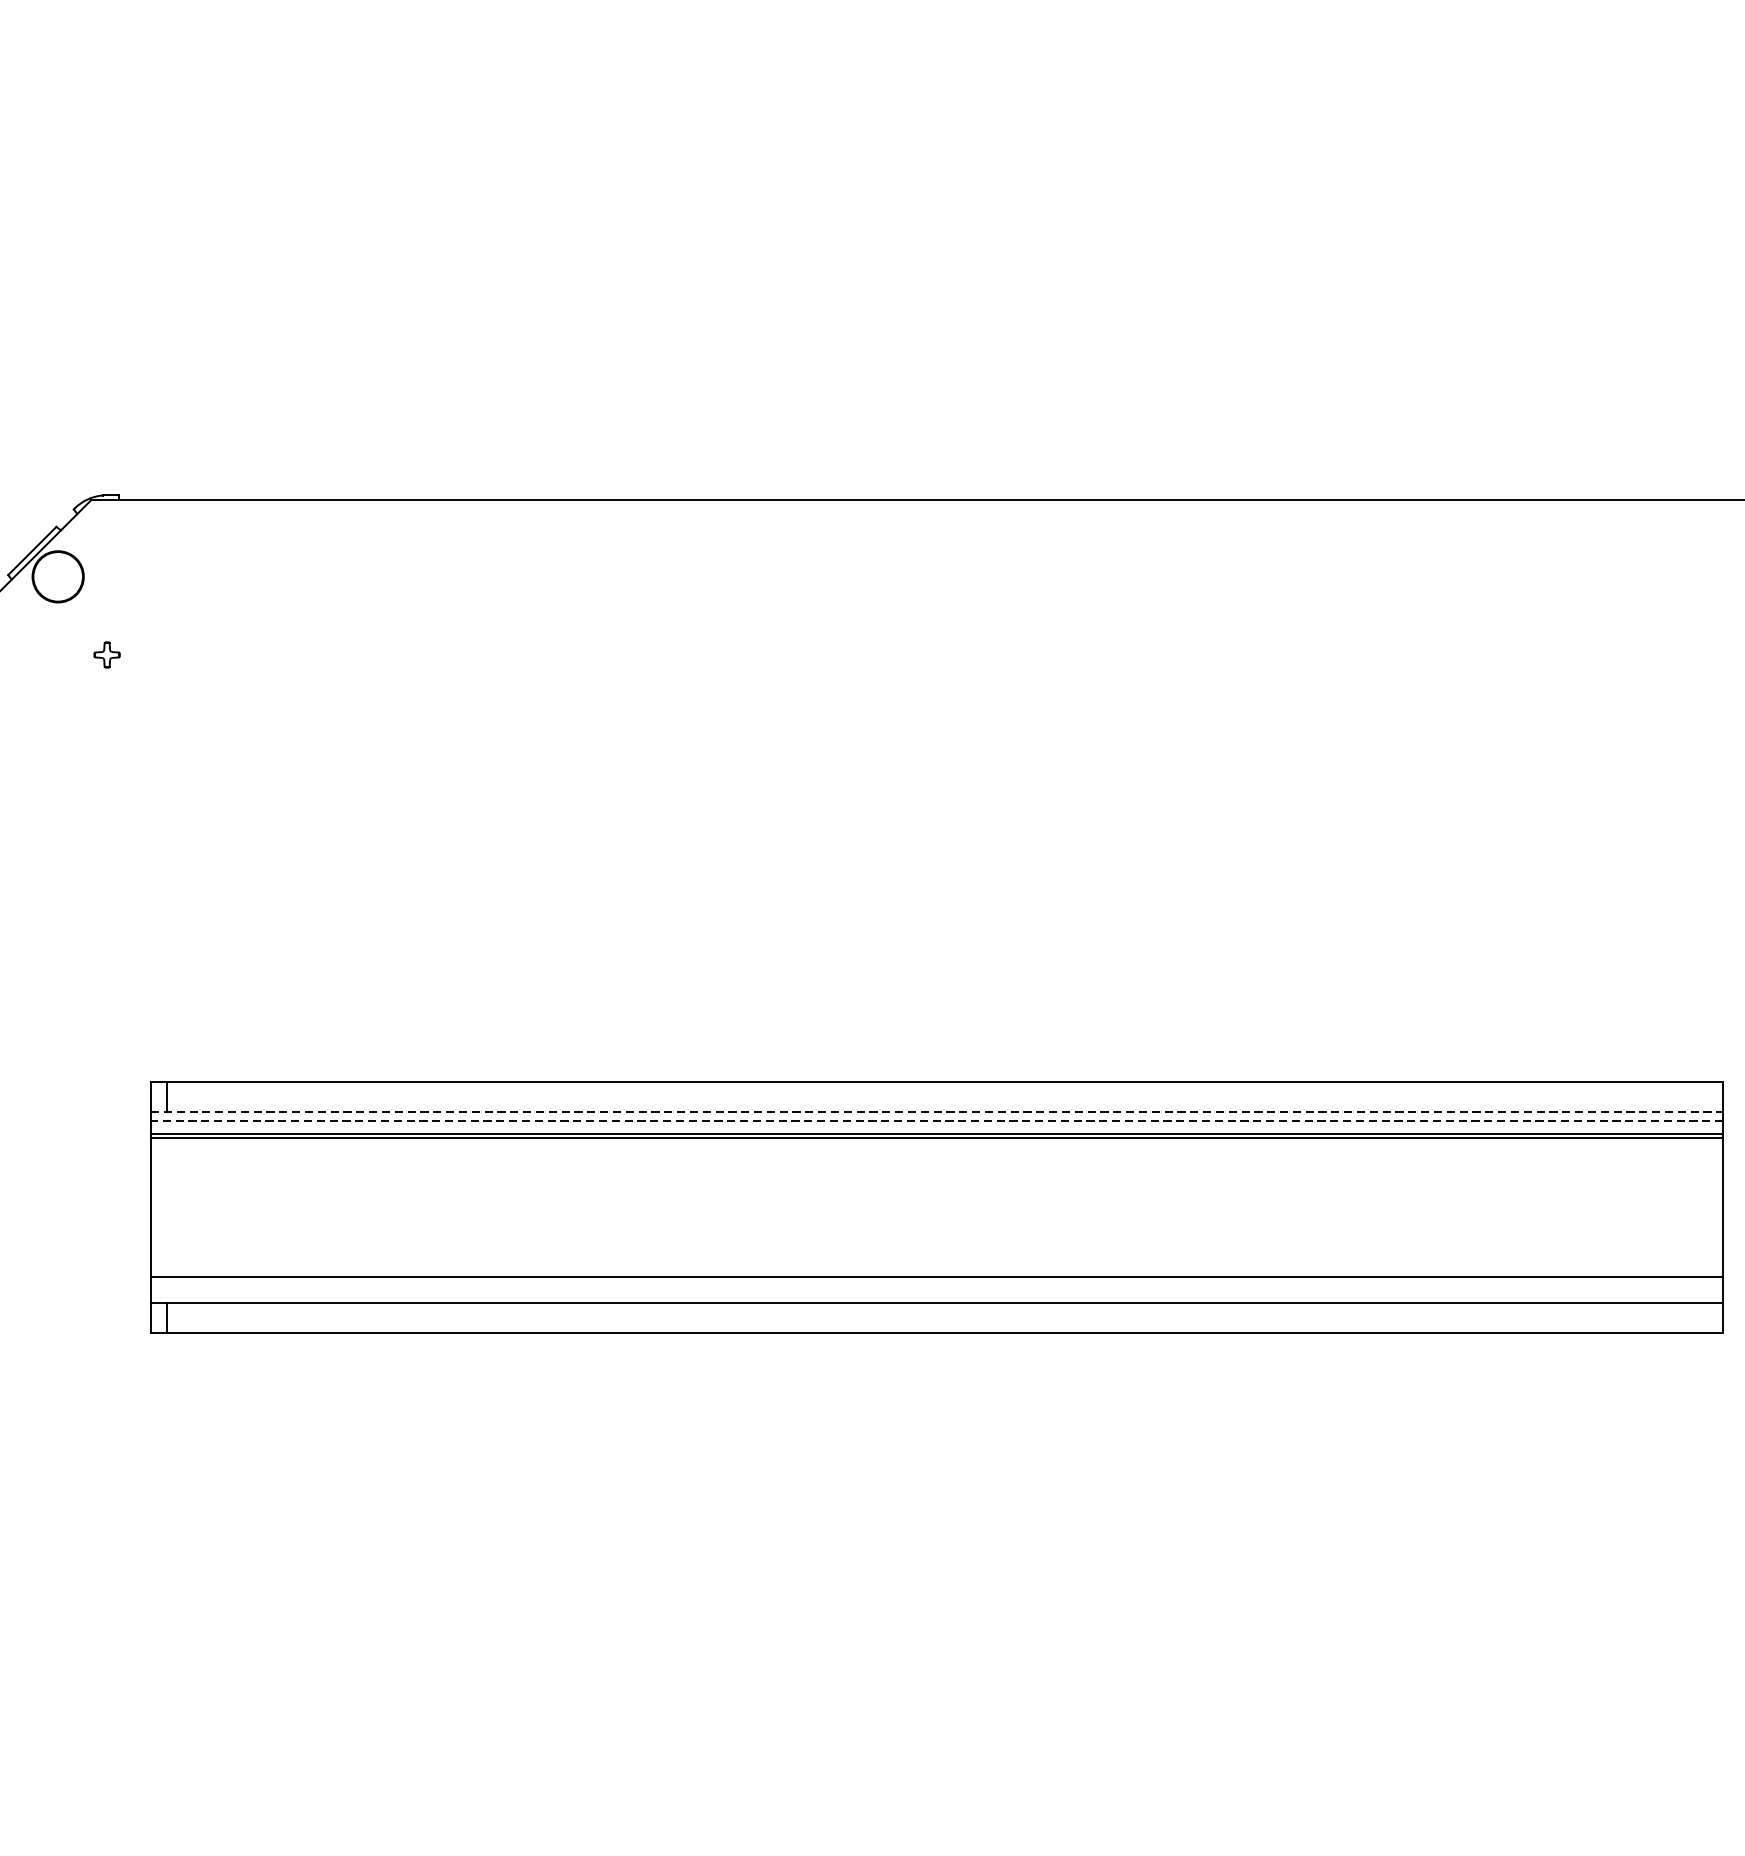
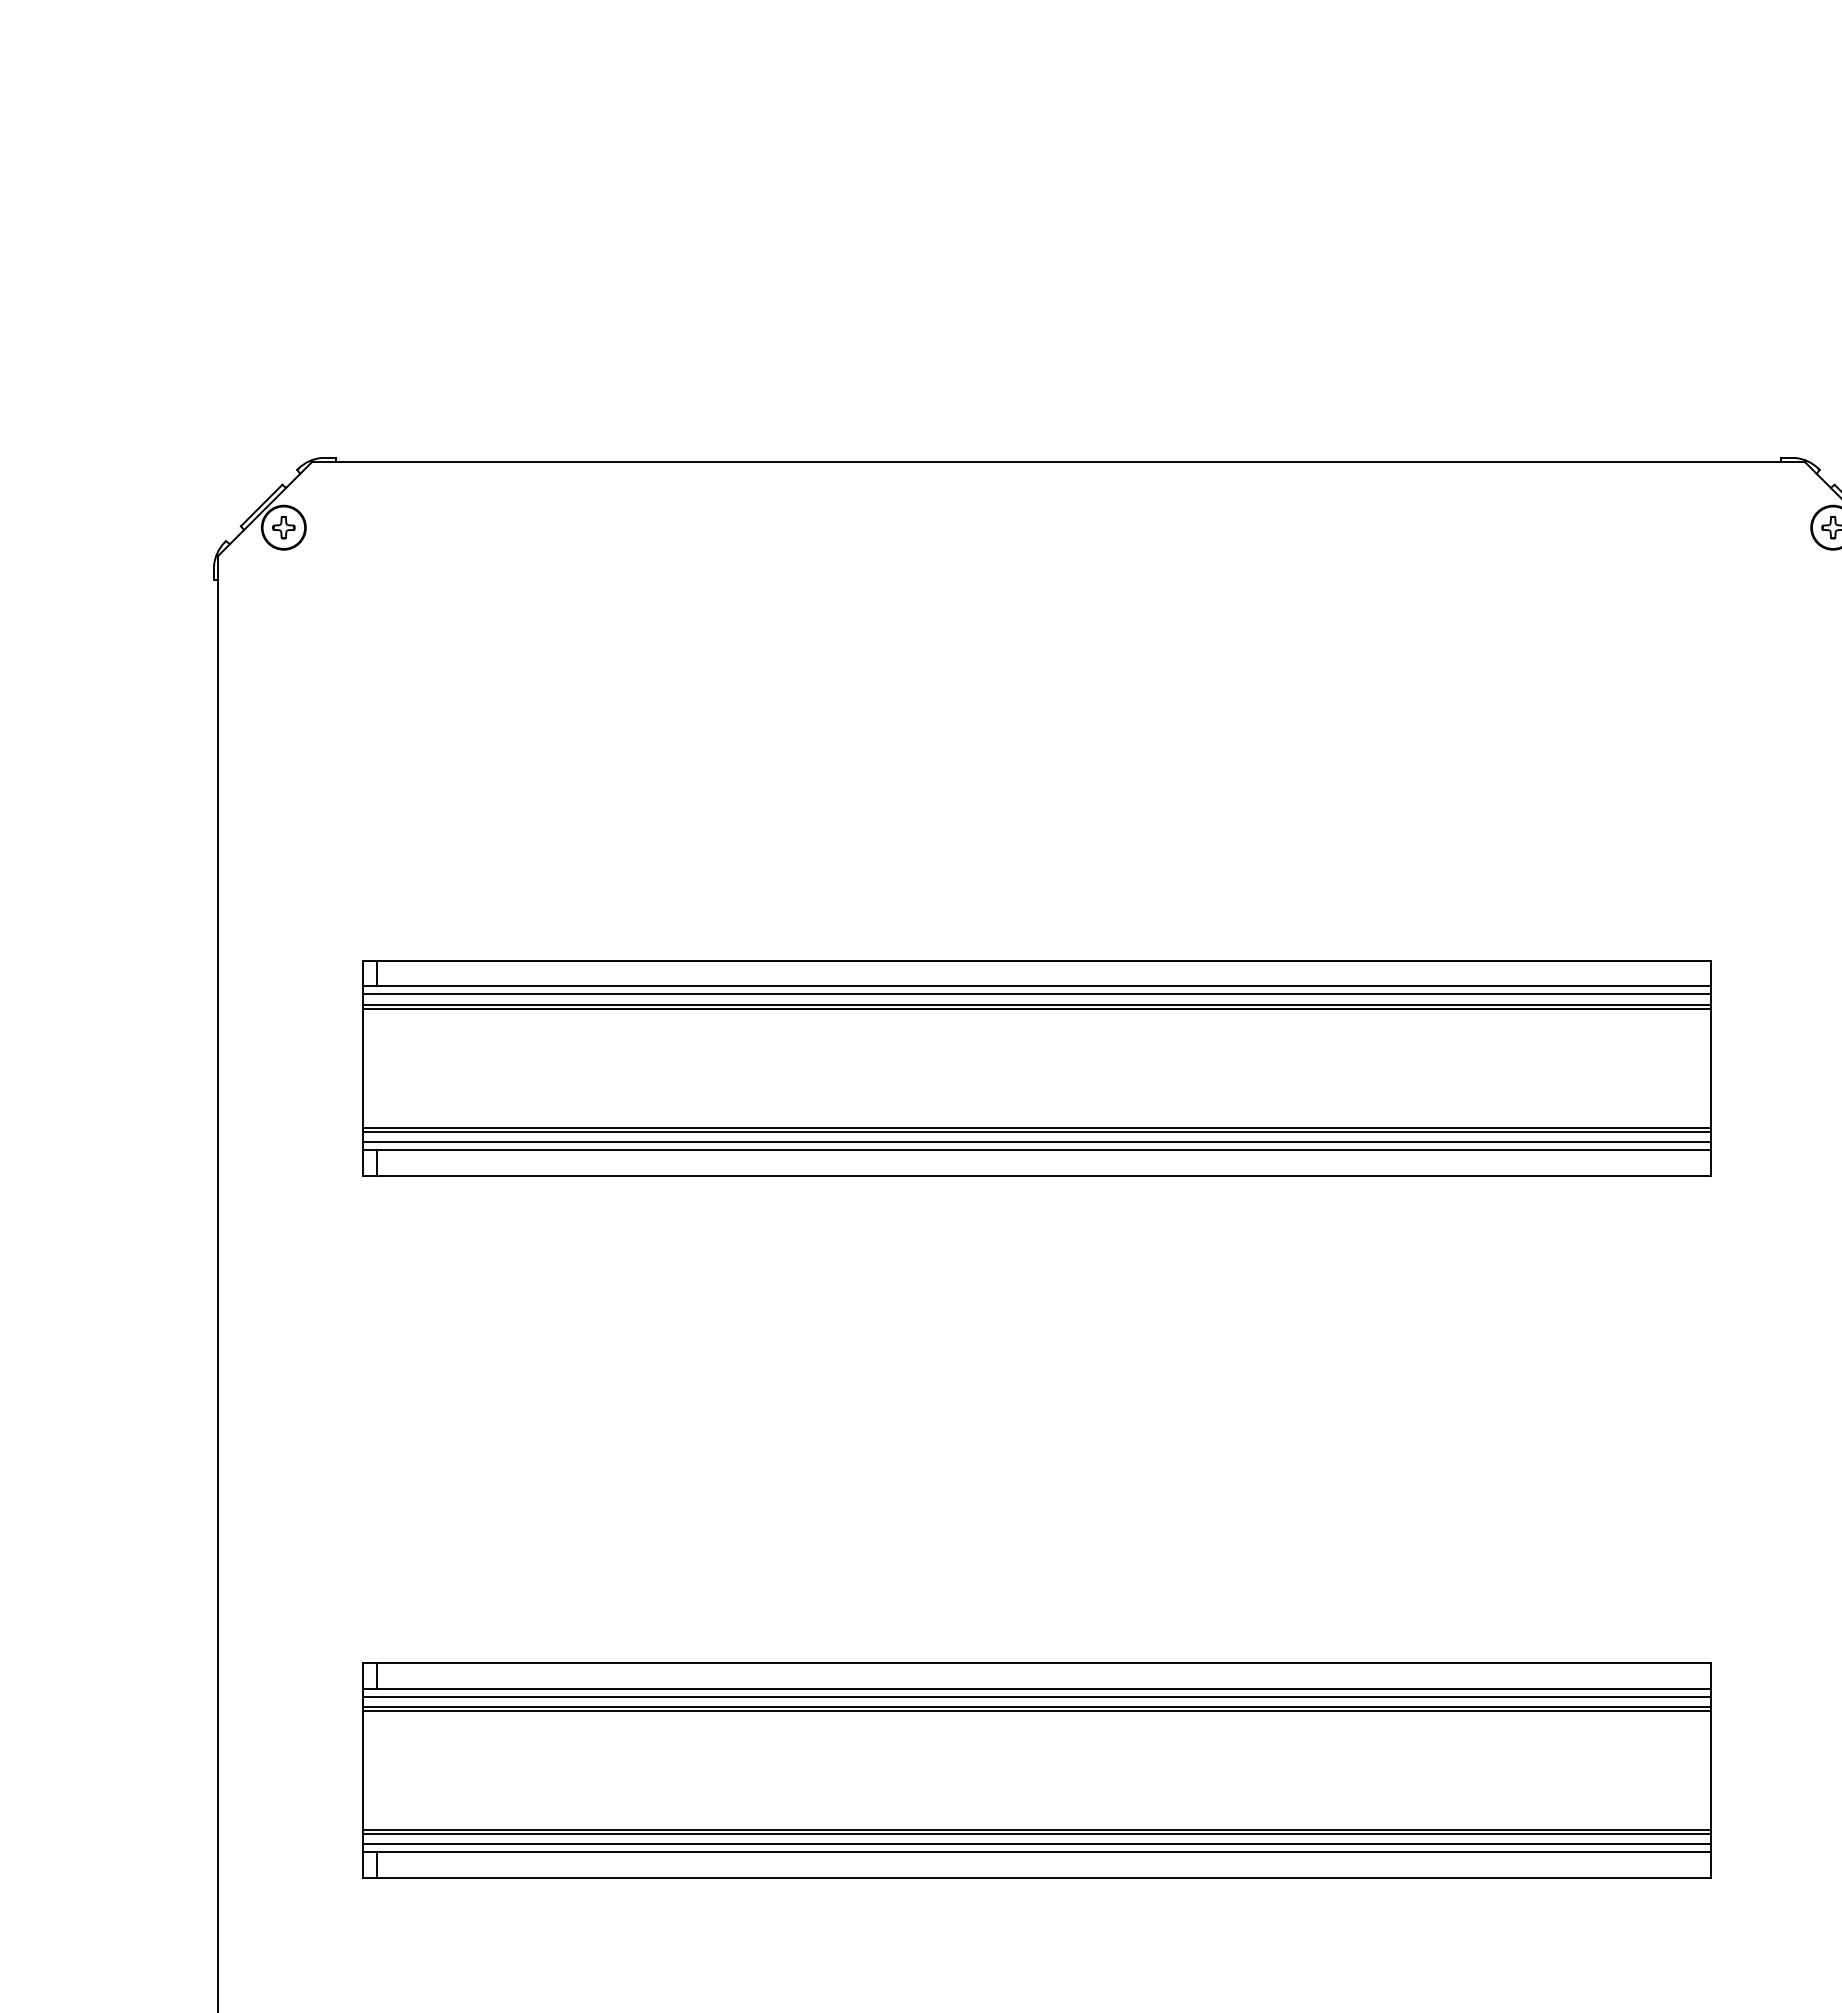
part: (106, 654) -> (283, 527), moved
line: (937, 1111) -> (1037, 986), dashed -> solid
line: (936, 1121) -> (1036, 994), dashed -> solid
line: (937, 1281) -> (1037, 1131), added
line: (937, 1293) -> (1037, 1142), added

